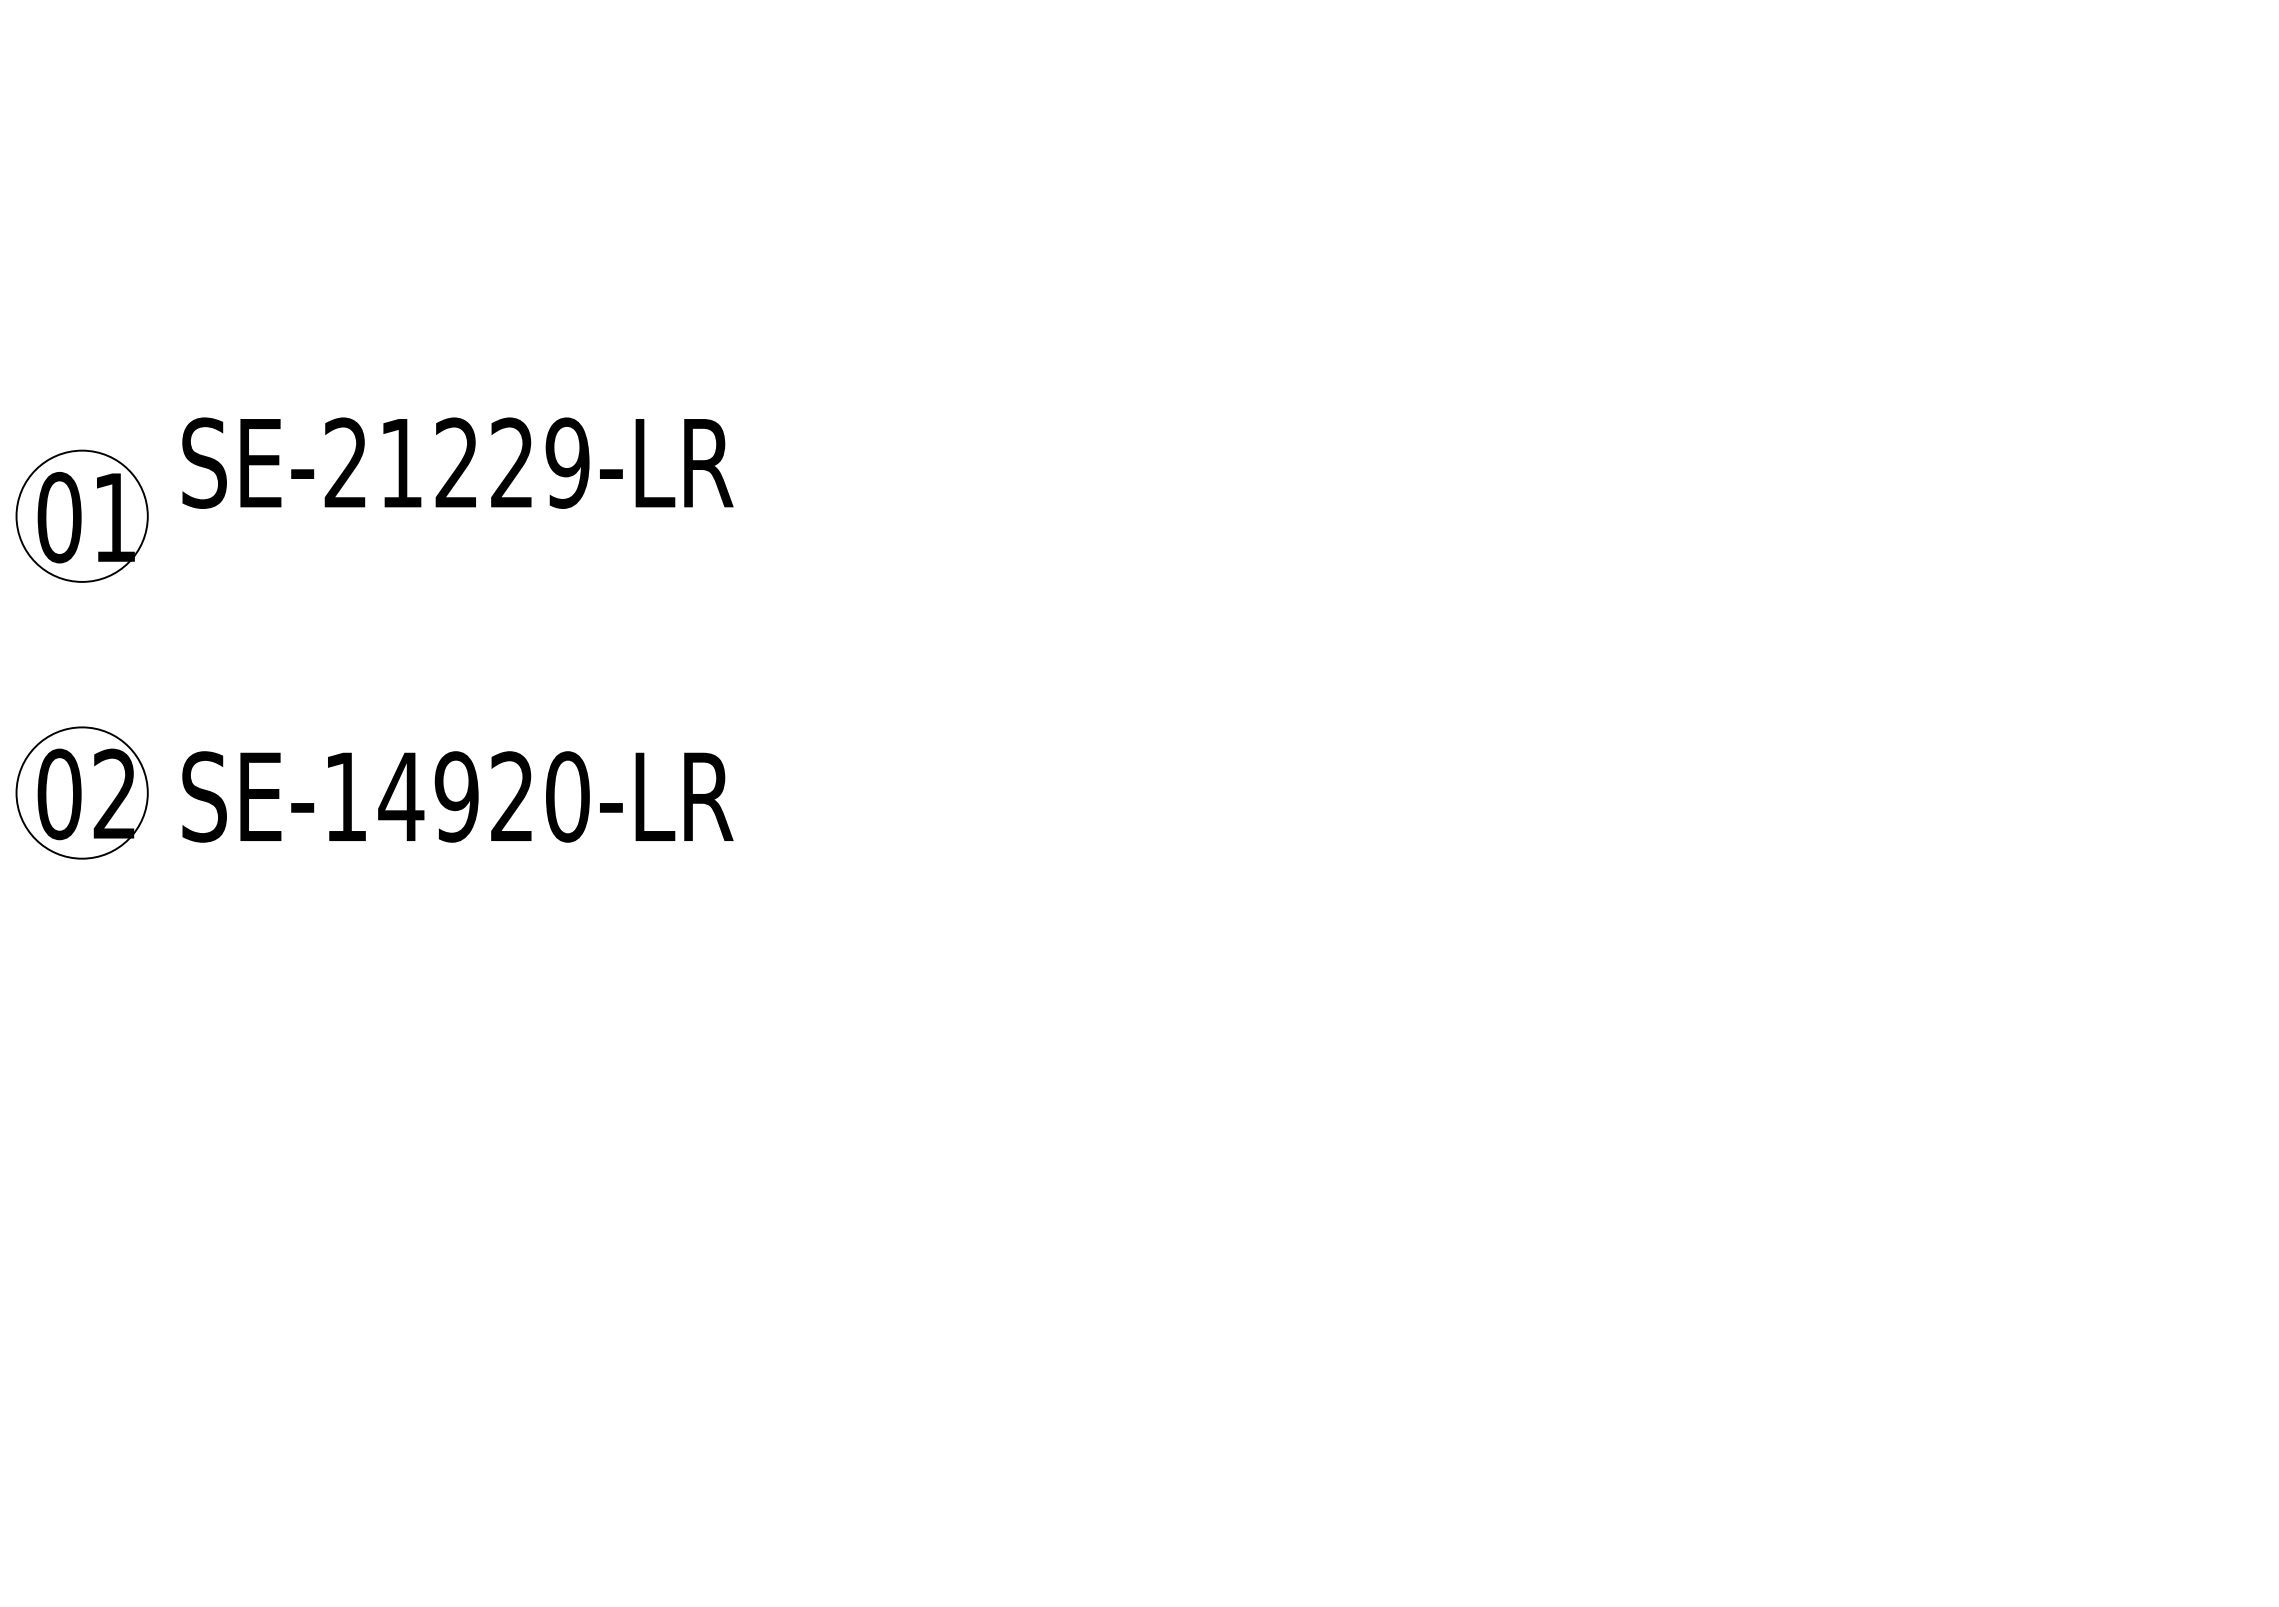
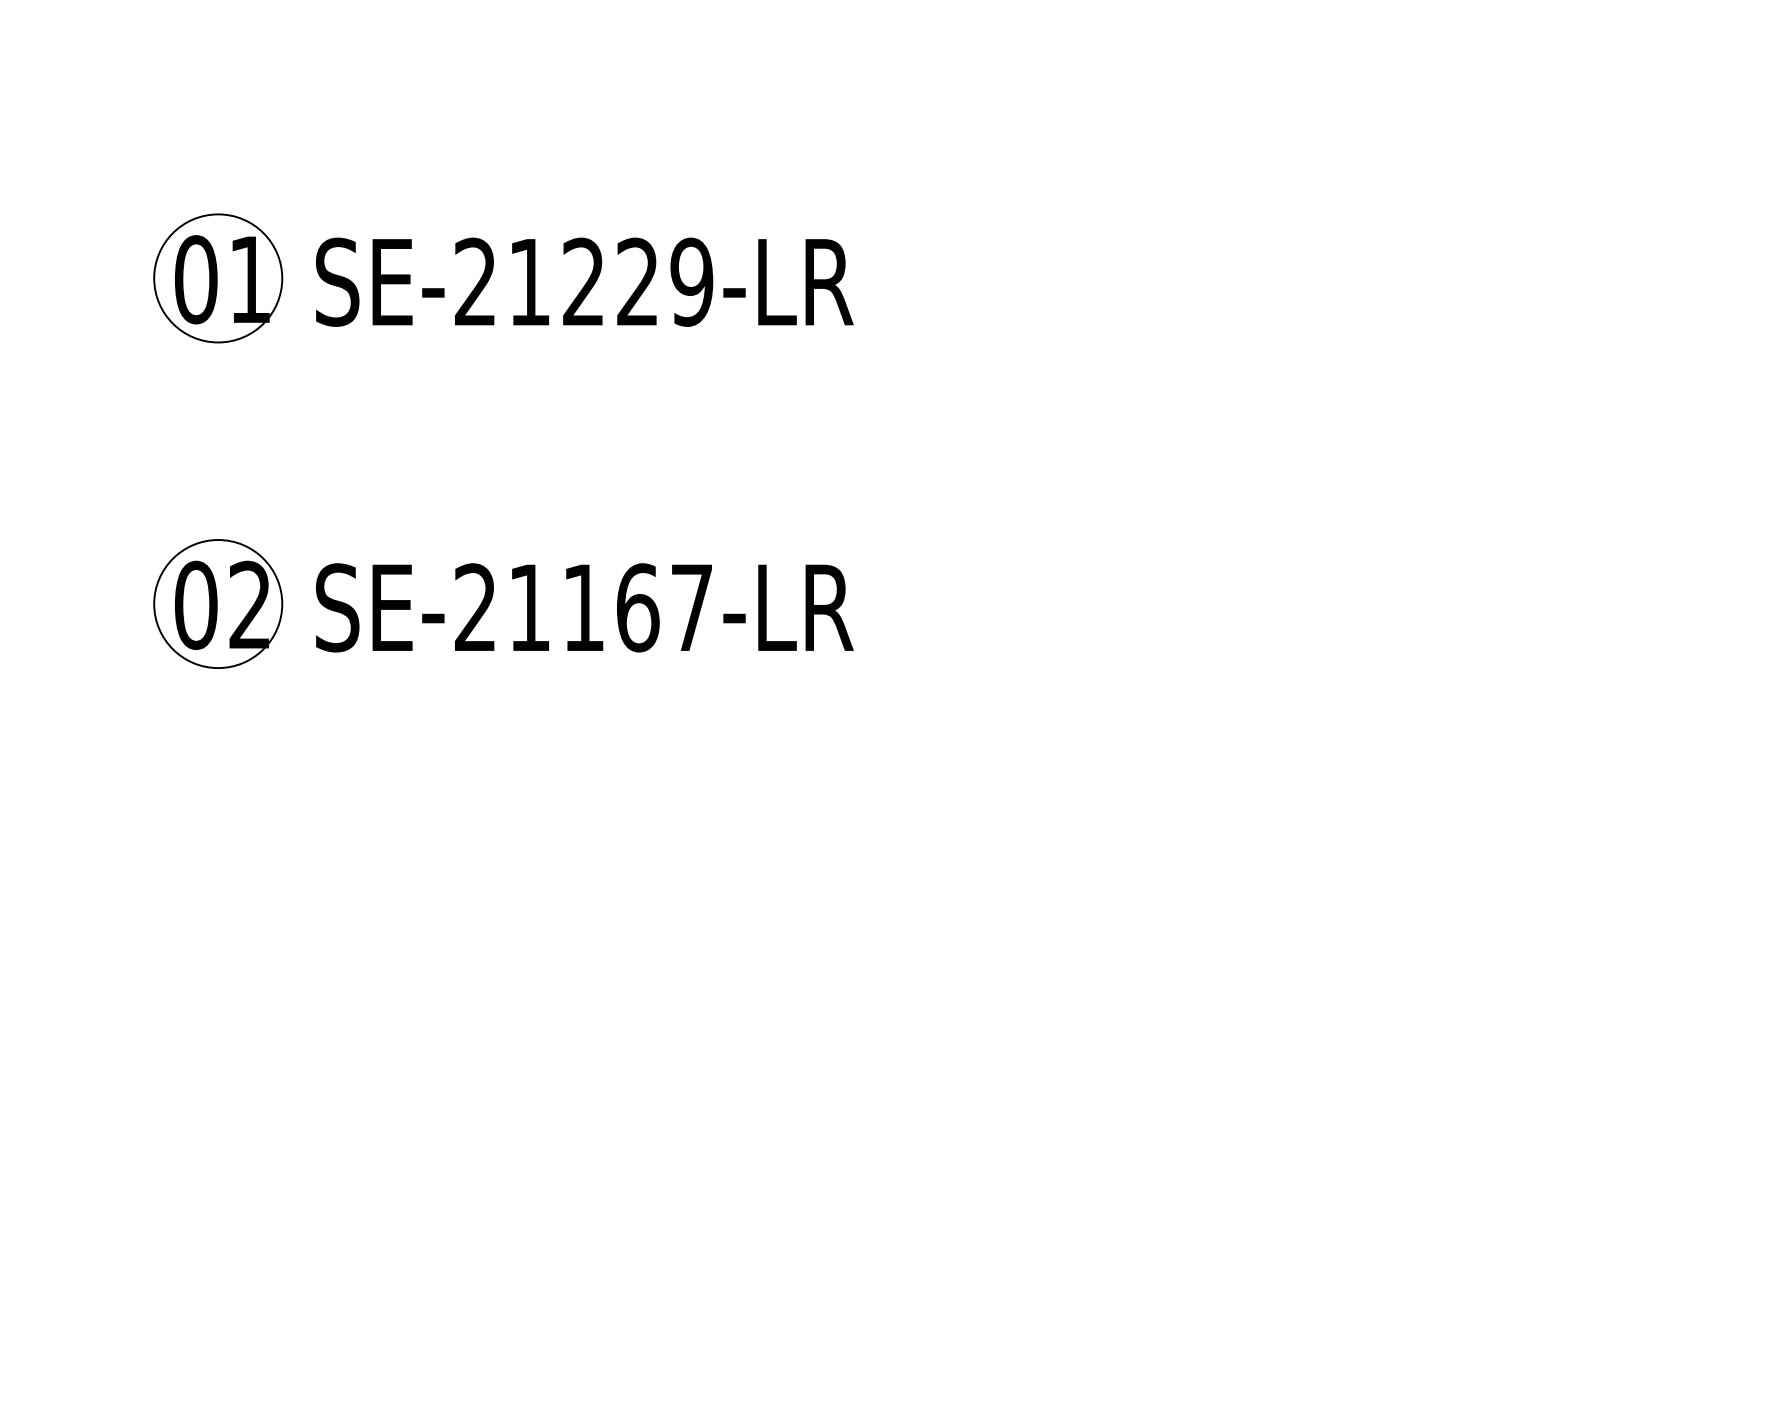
part: (81, 515) -> (217, 277), moved
text: (456, 796) -> (583, 607), SE-14920-LR -> SE-21167-LR

